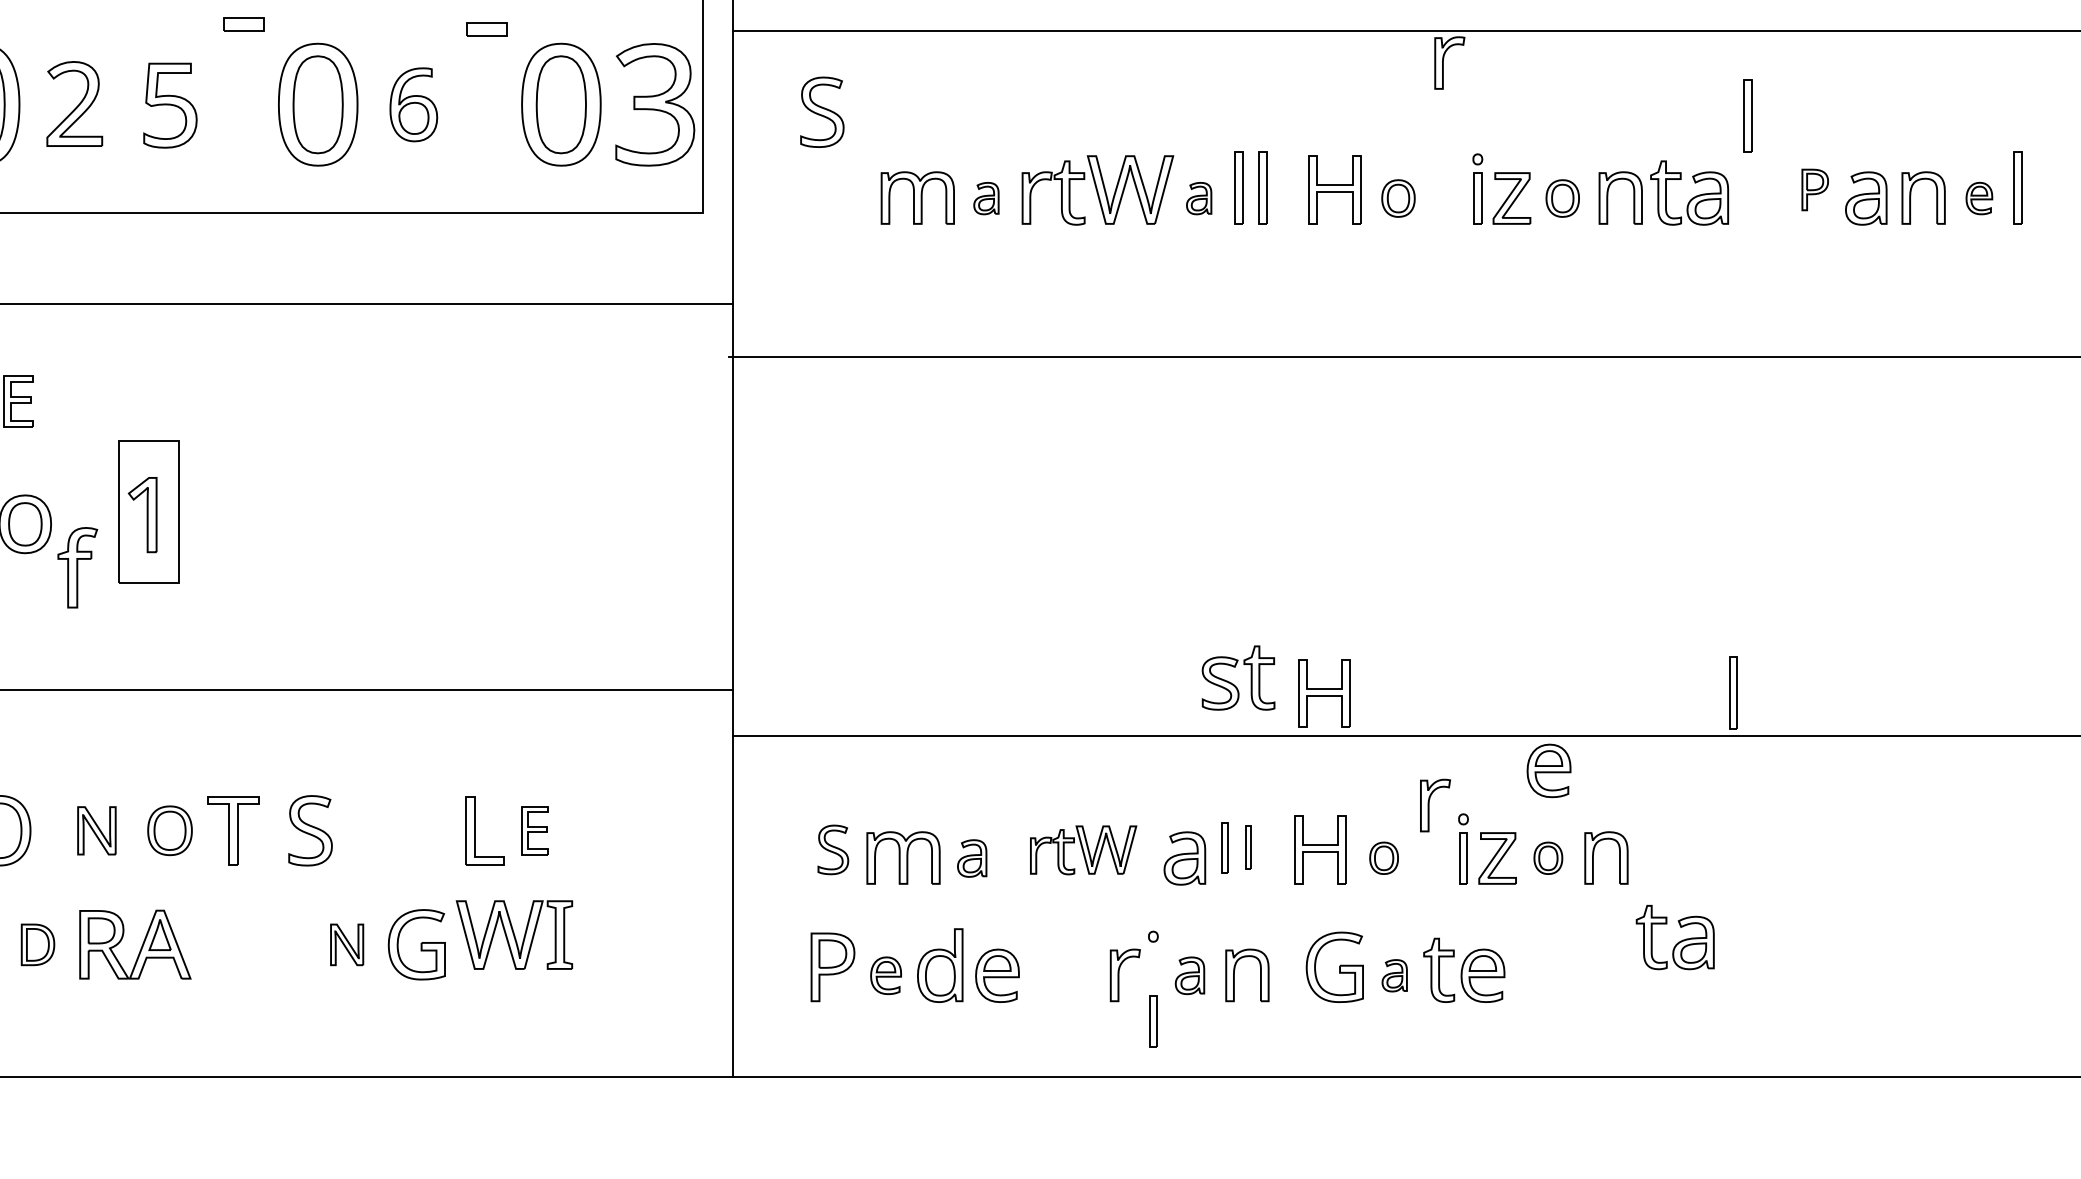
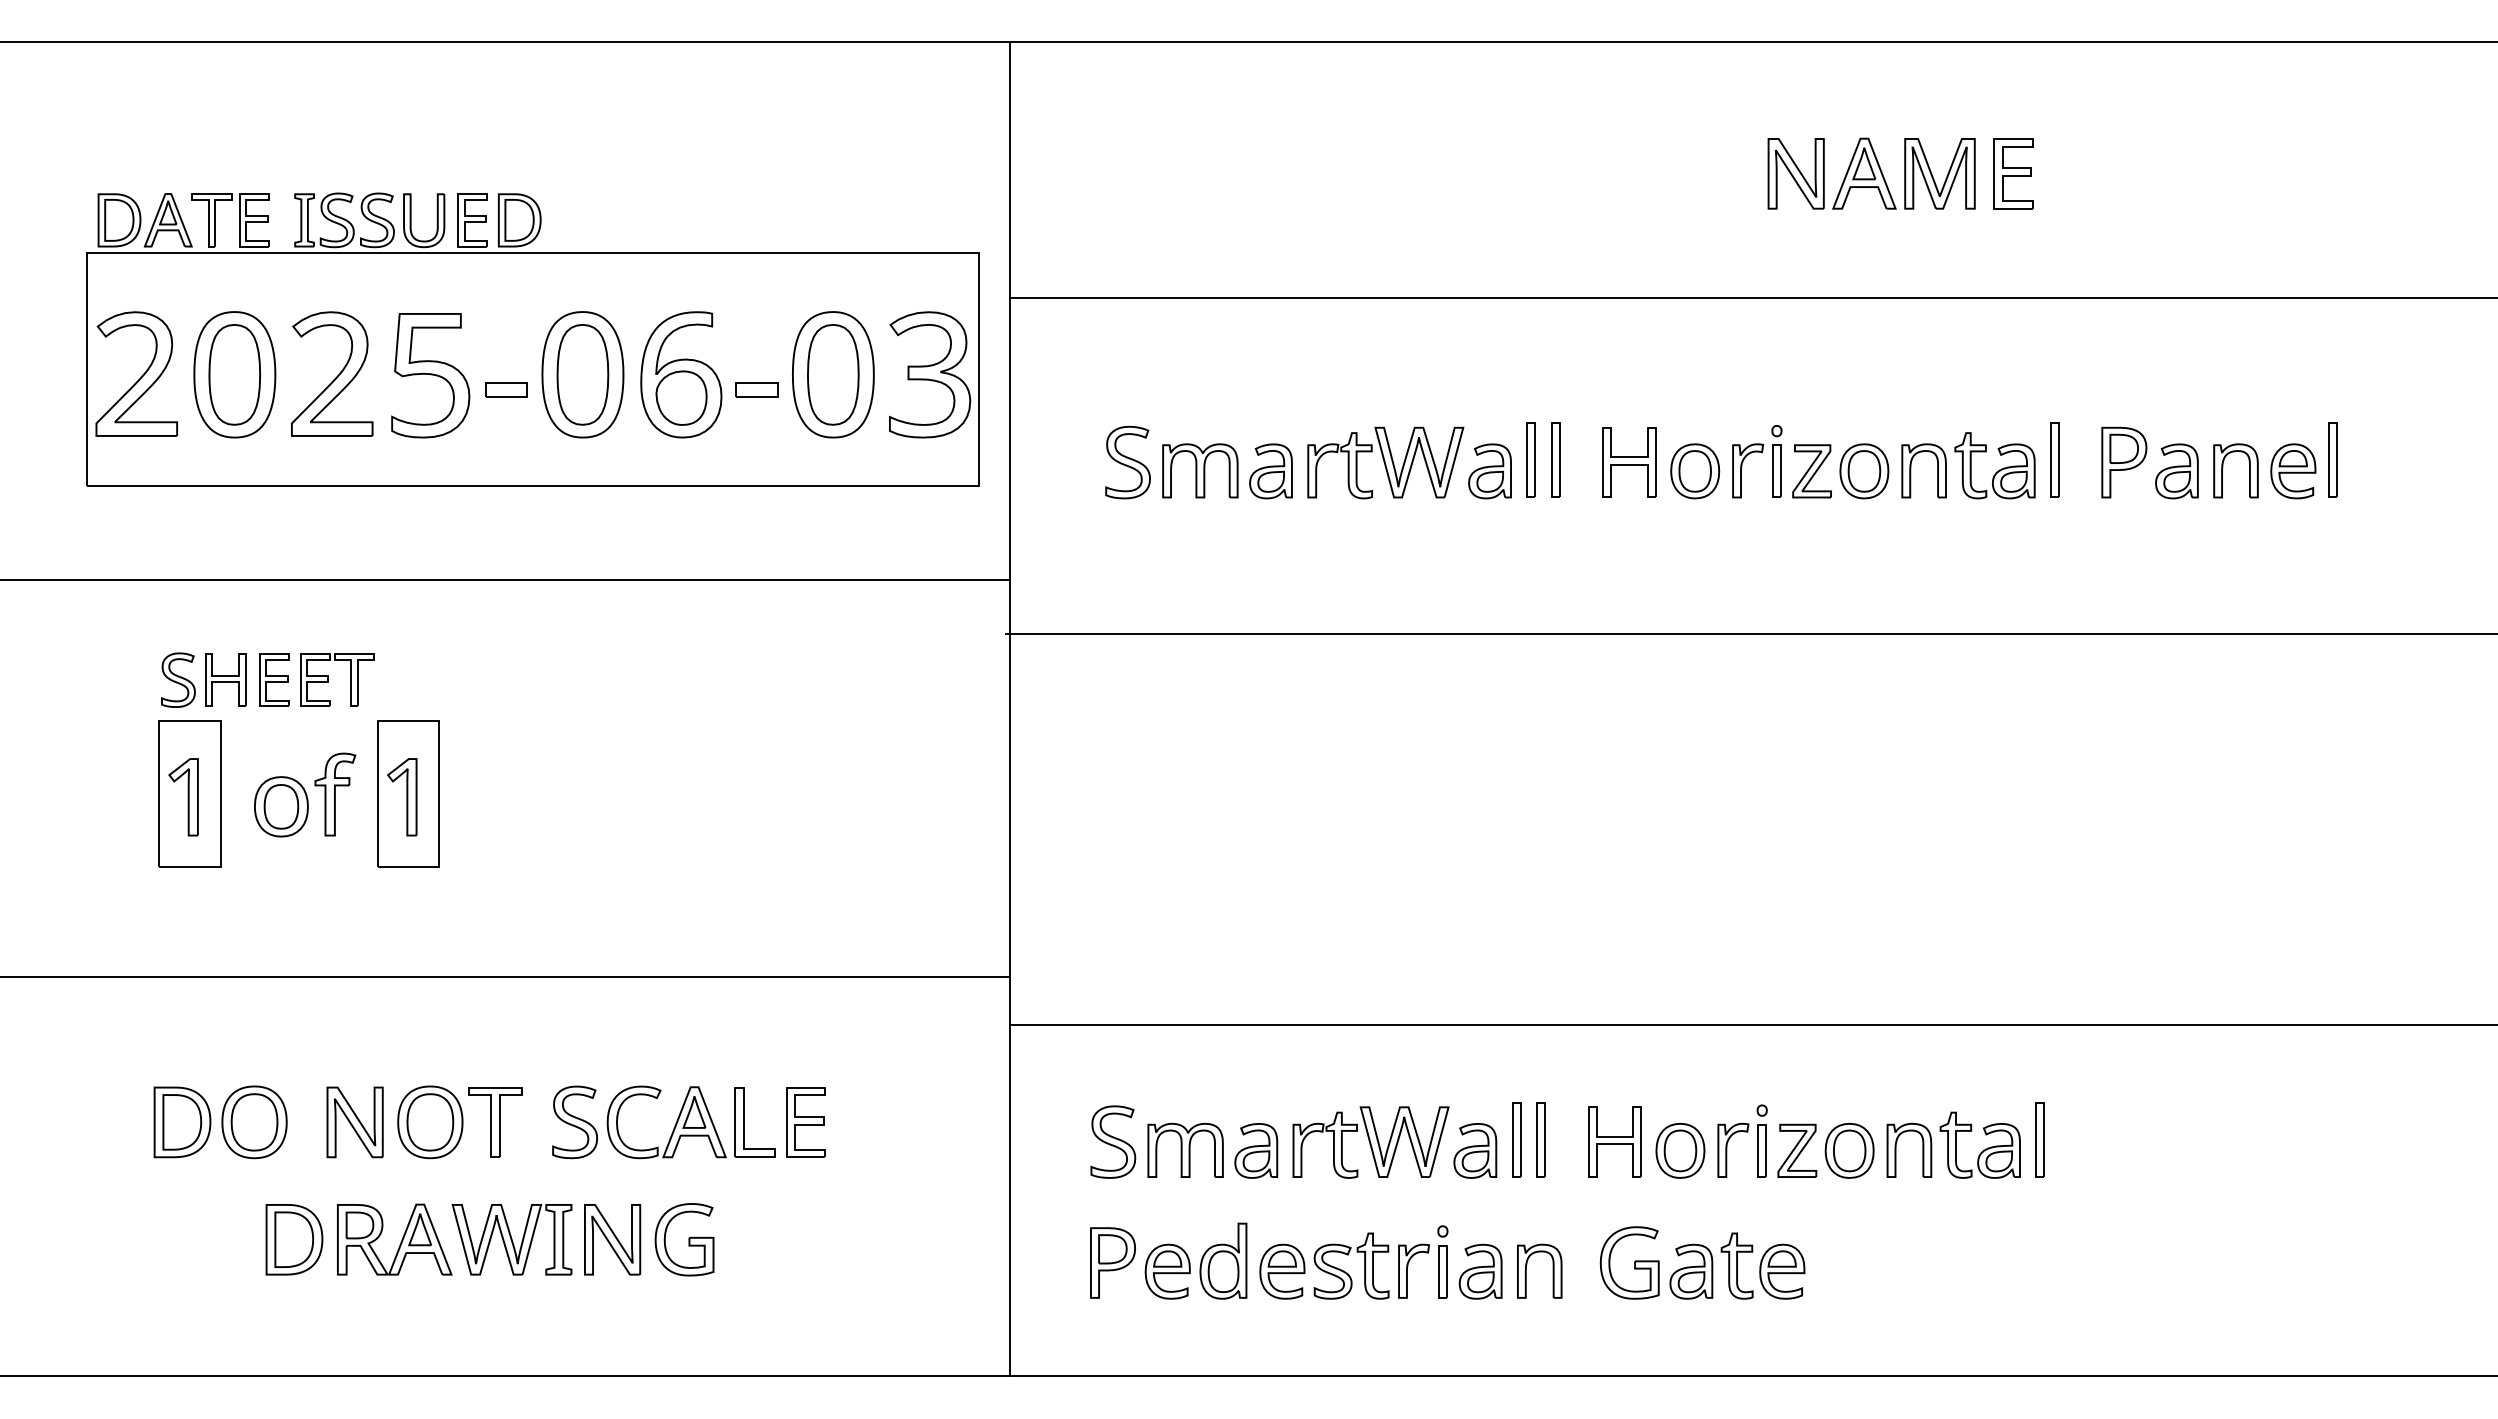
part: (243, 23) -> (506, 389), moved
part: (486, 28) -> (756, 389), moved
part: (1444, 59) -> (1742, 467), moved
part: (74, 103) -> (332, 373), size x1.43
part: (413, 104) -> (681, 374), size x1.67
part: (170, 105) -> (430, 375), size x1.43
part: (821, 112) -> (1127, 462), moved
part: (1747, 115) -> (2054, 459), moved
part: (1815, 189) -> (2124, 462), size x1.67
part: (985, 198) -> (1270, 471), size x1.67
part: (1198, 198) -> (1489, 471), size x1.67
part: (1398, 198) -> (1695, 471), size x1.43
part: (1562, 198) -> (1864, 471), size x1.43
part: (1979, 198) -> (2293, 471), size x1.67
part: (71, 400) -> (328, 679), added
part: (77, 567) -> (335, 794), moved
part: (1234, 684) -> (1347, 1272), moved
part: (1323, 692) -> (1618, 980), removed
part: (1732, 692) -> (2039, 1139), moved
part: (1549, 770) -> (1850, 1060), removed
part: (1435, 804) -> (1733, 1149), moved
part: (96, 830) -> (354, 1122), size x1.43
part: (170, 830) -> (430, 1122), size x1.43
part: (534, 830) -> (805, 1122), size x1.43
part: (407, 833) -> (674, 1125), added
part: (1224, 847) -> (1516, 1139), size x1.43
part: (1248, 847) -> (1540, 1139), size x1.67
part: (833, 849) -> (1113, 1141), size x1.43
part: (1083, 850) -> (1370, 1142), size x1.43
part: (972, 858) -> (1256, 1150), size x1.43
part: (1384, 858) -> (1680, 1150), size x1.67
part: (1548, 858) -> (1849, 1150), size x1.67
part: (513, 934) -> (511, 1239), moved
part: (1677, 942) -> (1982, 1150), moved
part: (38, 944) -> (294, 1239), size x1.67
part: (346, 944) -> (612, 1239), size x1.67
part: (885, 975) -> (1167, 1271), size x1.43
part: (1189, 975) -> (1480, 1271), size x1.43
part: (1394, 975) -> (1691, 1271), size x1.67
part: (1152, 1021) -> (1442, 1271), moved

